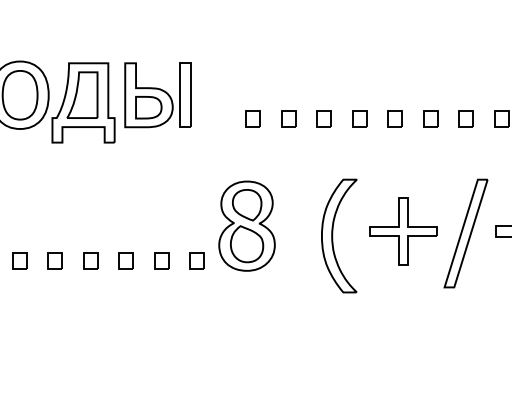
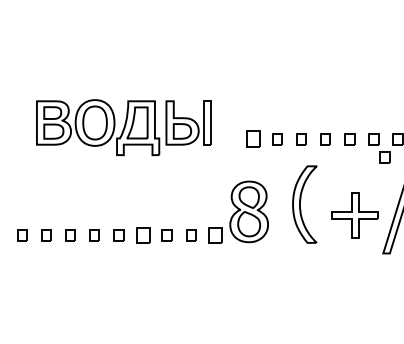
part: (253, 119) -> (253, 139), size x1.4
part: (446, 146) -> (384, 157), added
part: (338, 235) -> (304, 204), moved
part: (89, 260) -> (142, 235), size x1.4
part: (197, 260) -> (215, 235), size x1.4

